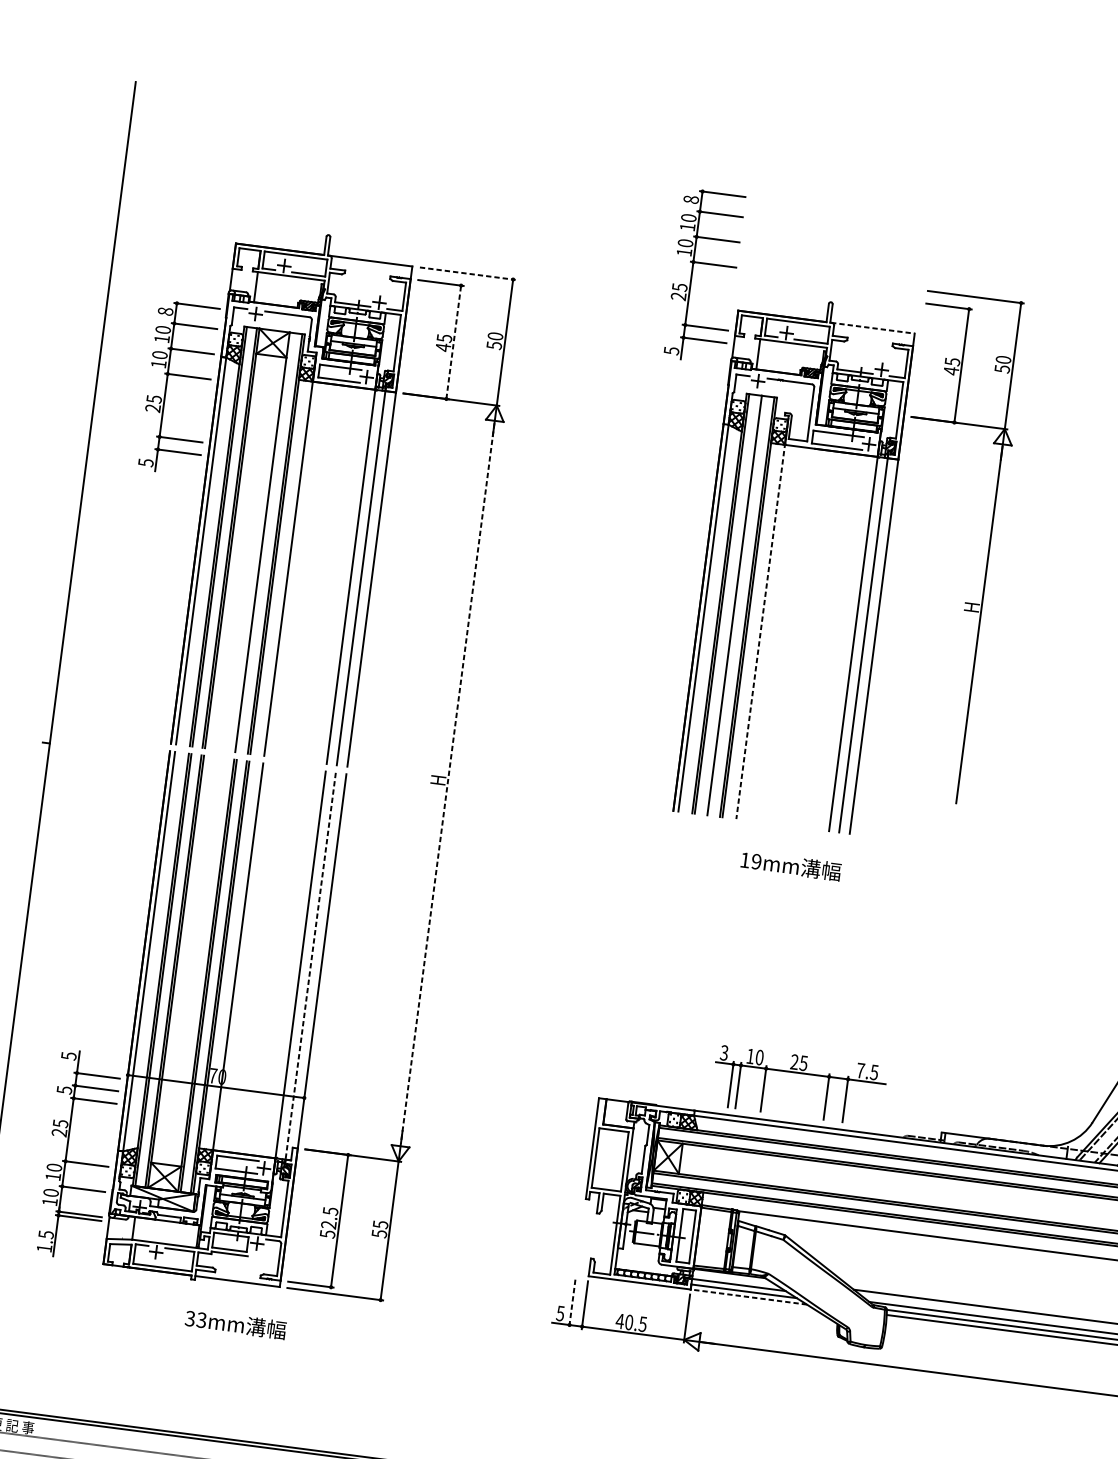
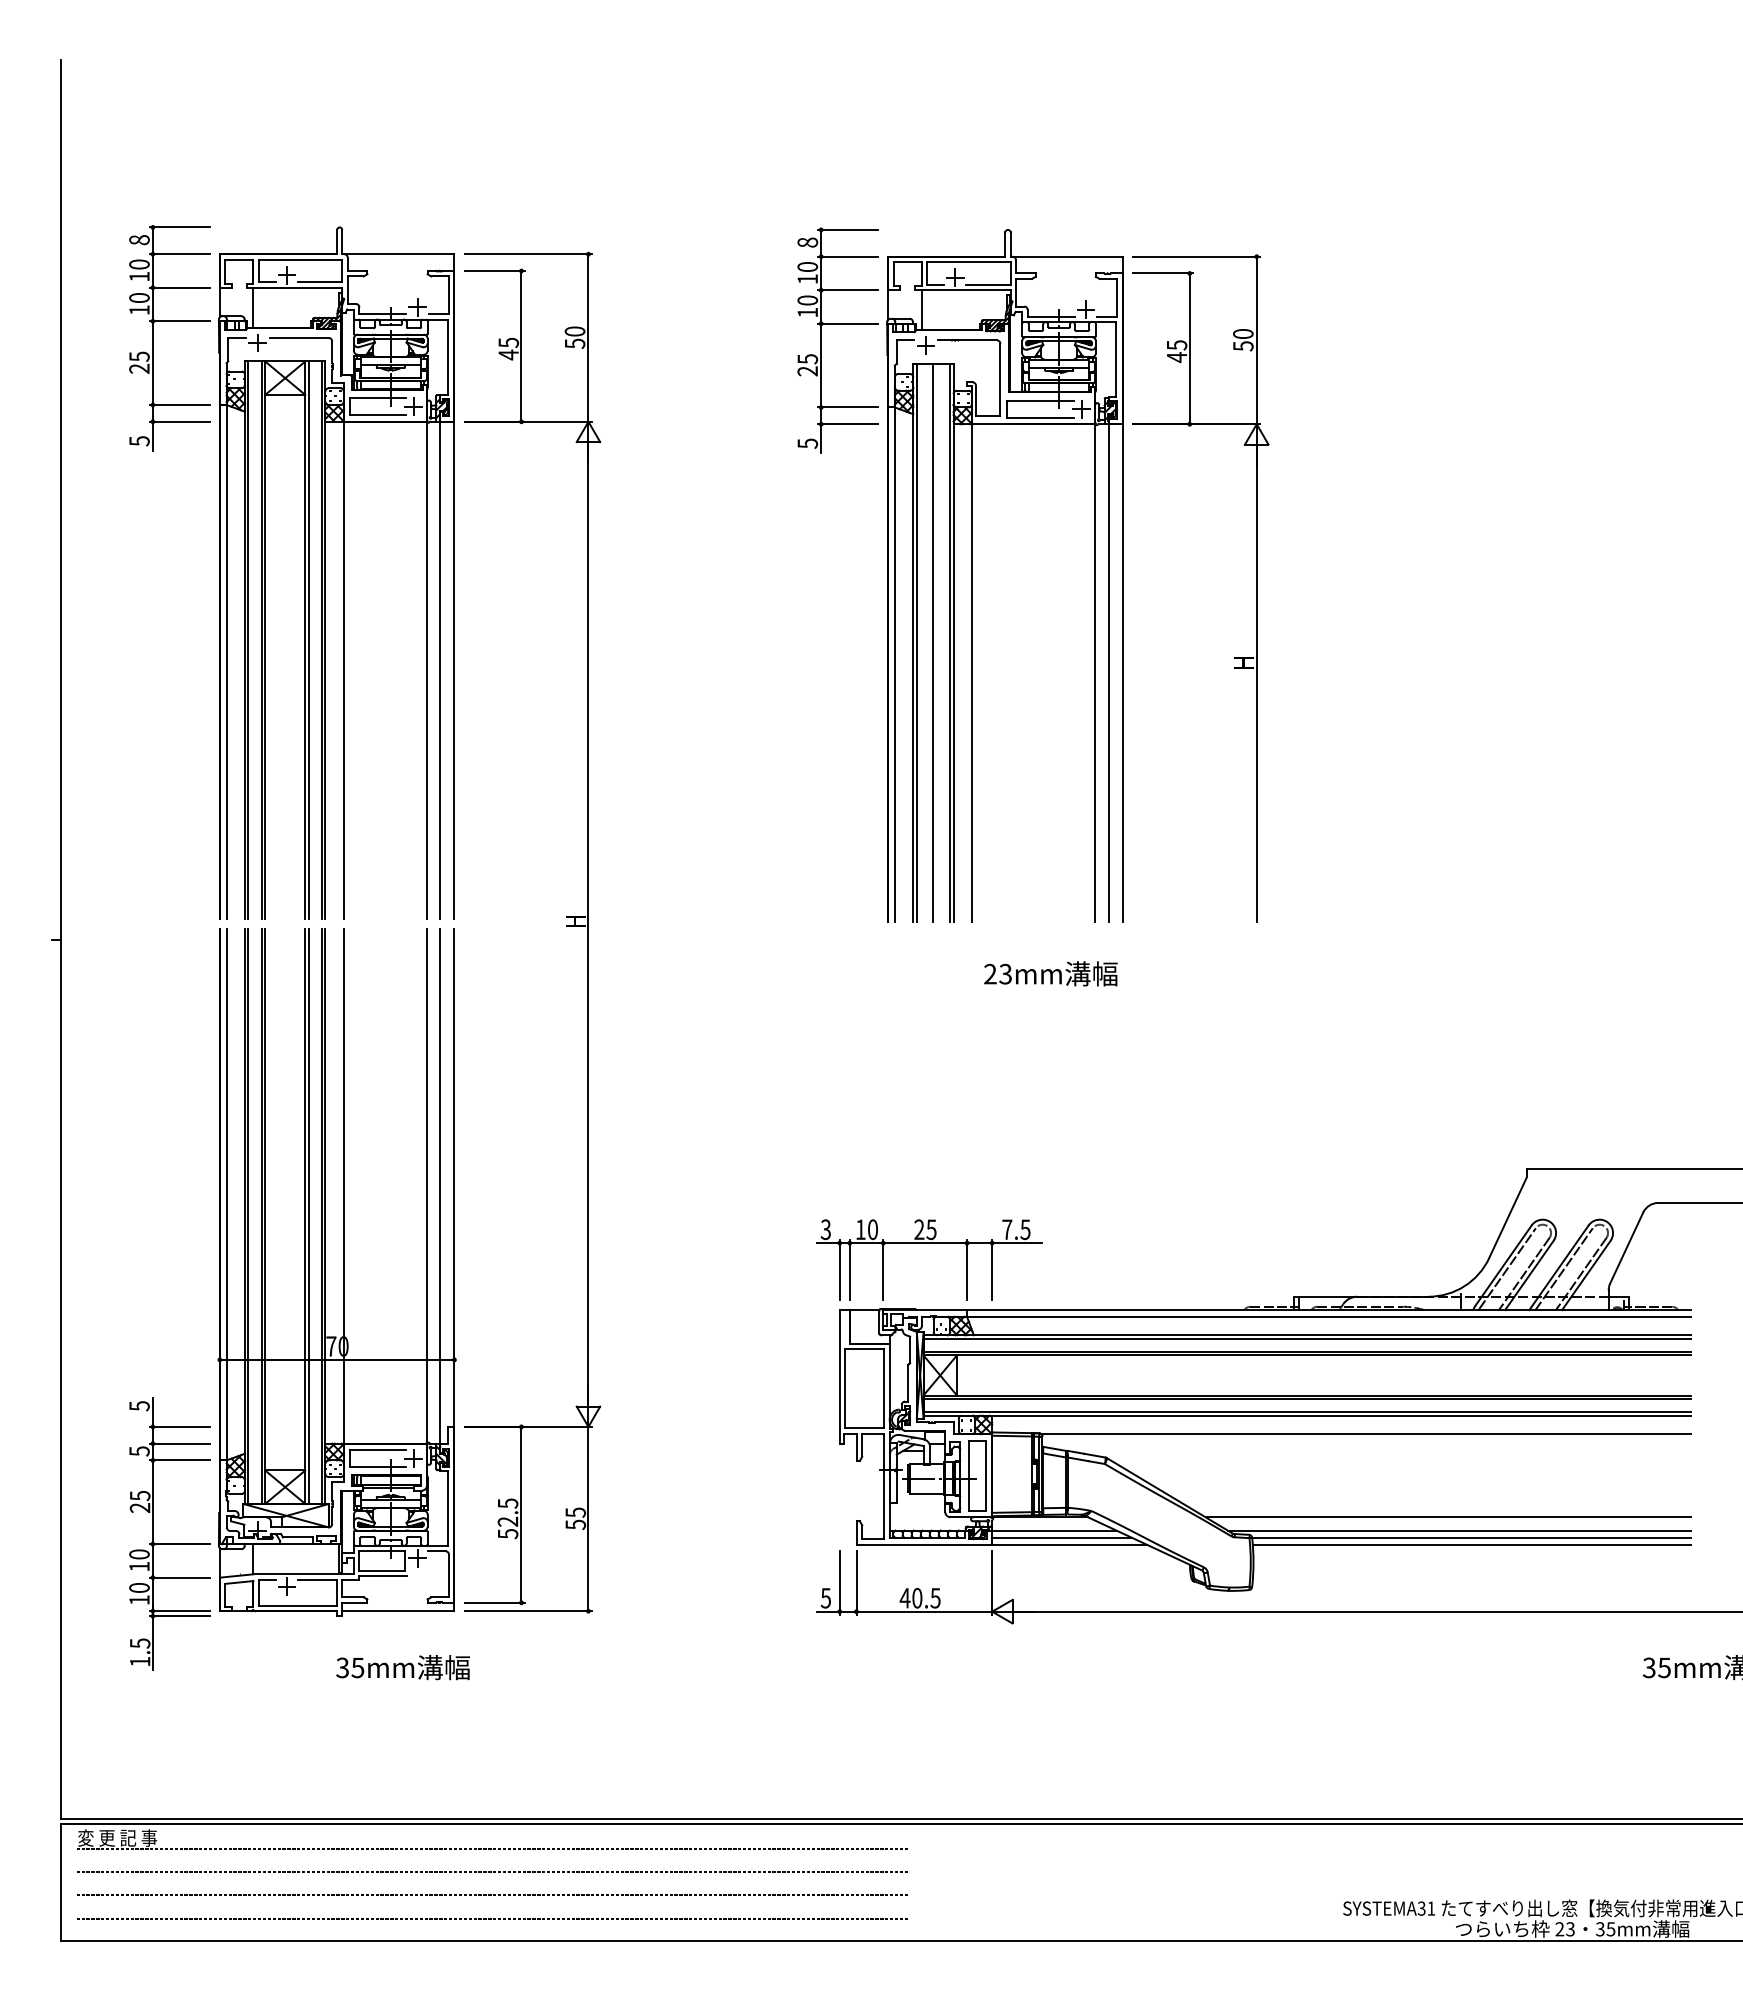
part: (705, 264) -> (837, 324), moved
line: (468, 273) -> (528, 254), dashed -> solid
line: (873, 328) -> (1067, 256), dashed -> solid
line: (453, 341) -> (521, 345), dashed -> solid
part: (166, 386) -> (153, 338), moved
line: (264, 542) -> (308, 640), added
part: (988, 552) -> (1256, 588), moved
line: (762, 618) -> (971, 655), dashed -> solid
line: (447, 783) -> (588, 924), dashed -> solid
text: (750, 860) -> (997, 973), 19mm -> 23mm
line: (310, 967) -> (440, 1187), dashed -> solid
part: (800, 1073) -> (929, 1243), moved
part: (78, 1162) -> (169, 1543), moved
line: (748, 1296) -> (1068, 1544), dashed -> solid
line: (572, 1303) -> (839, 1583), dashed -> solid
text: (202, 1320) -> (358, 1667), 33mm -> 35mm

